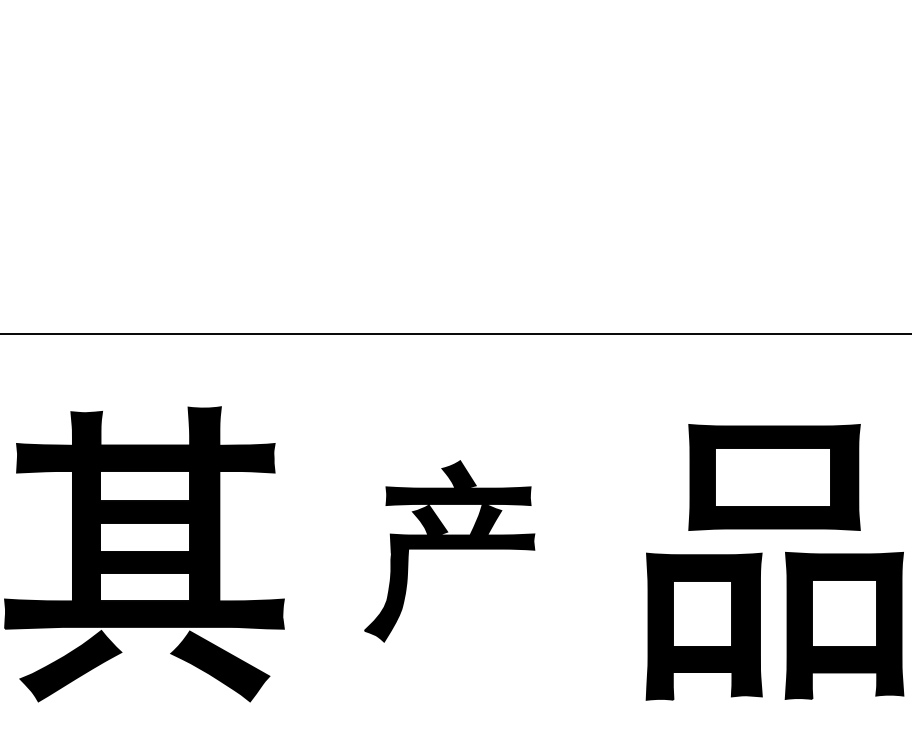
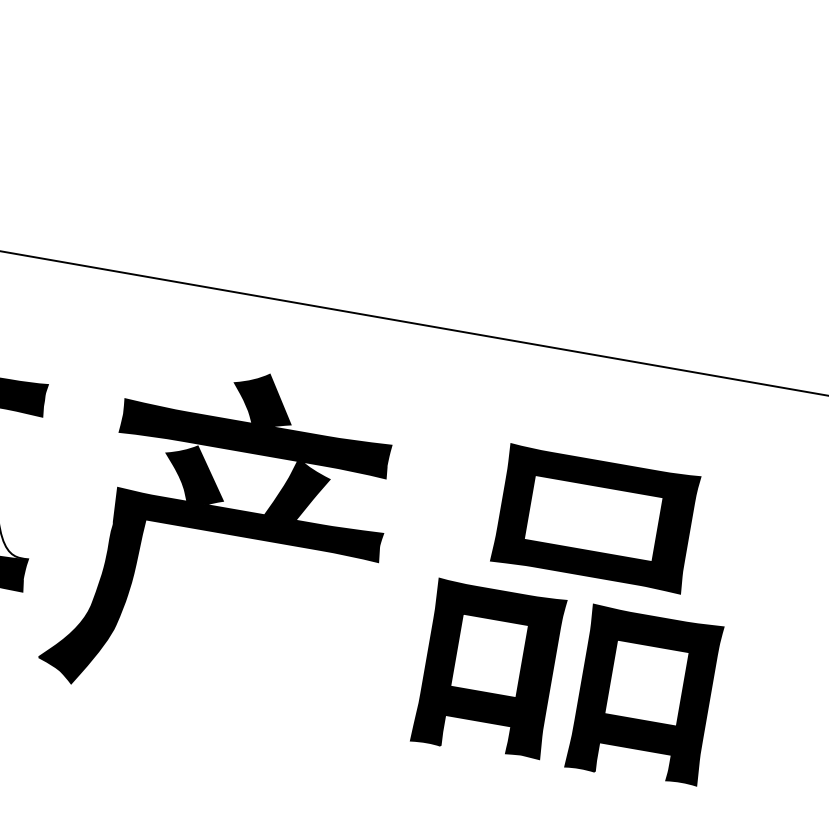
part: (449, 551) -> (220, 538), size x1.67

